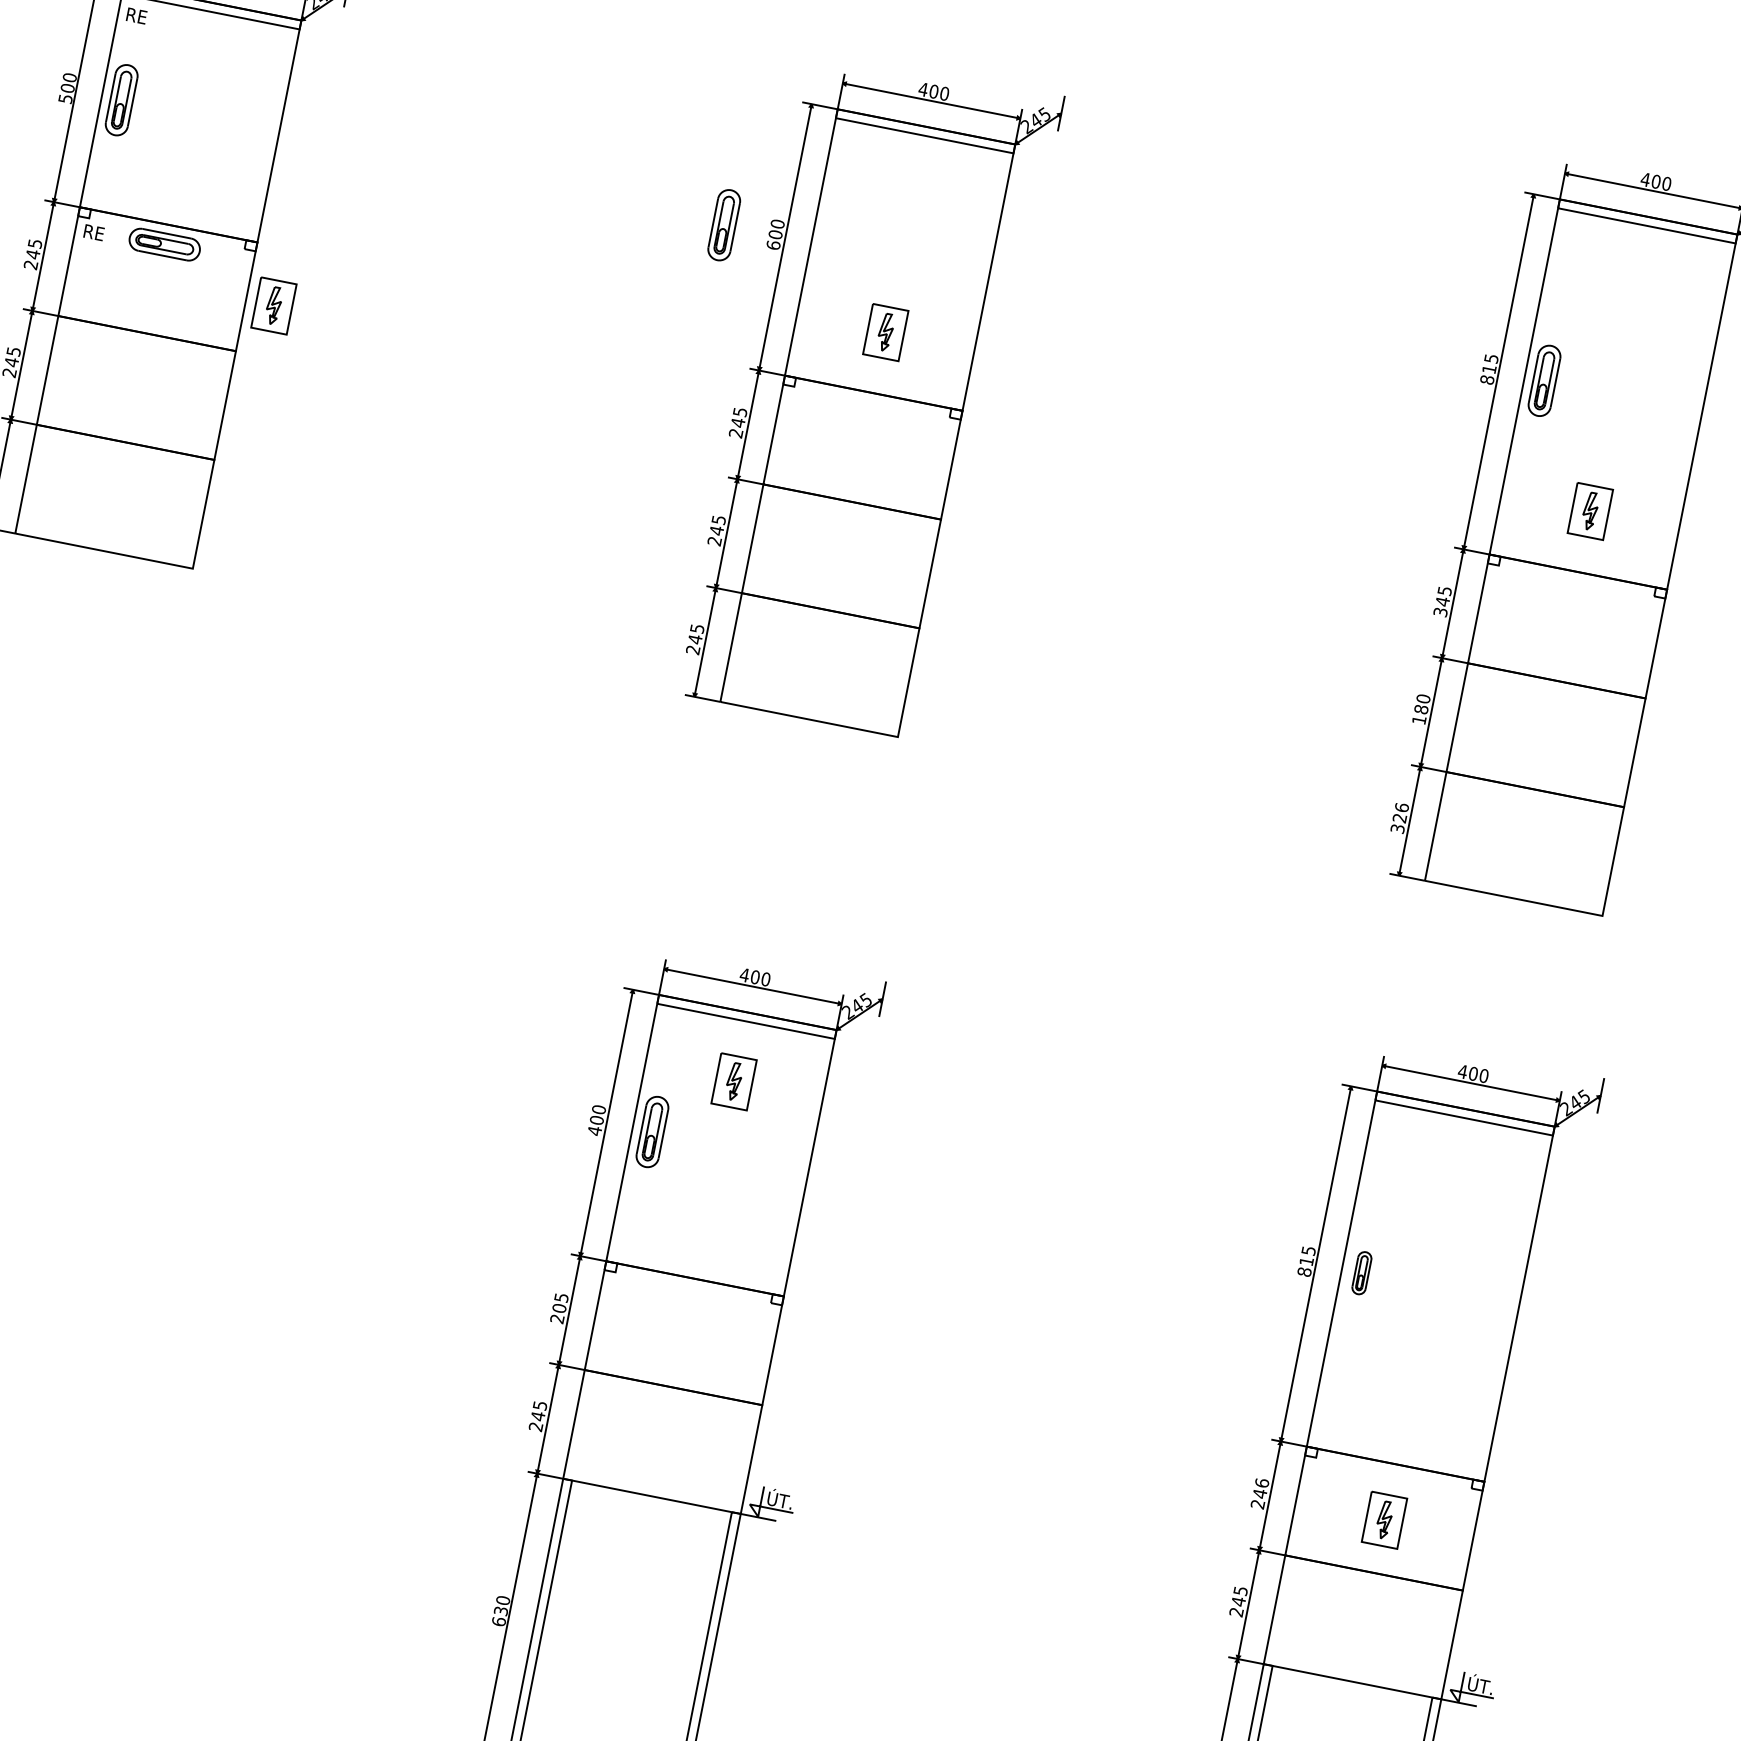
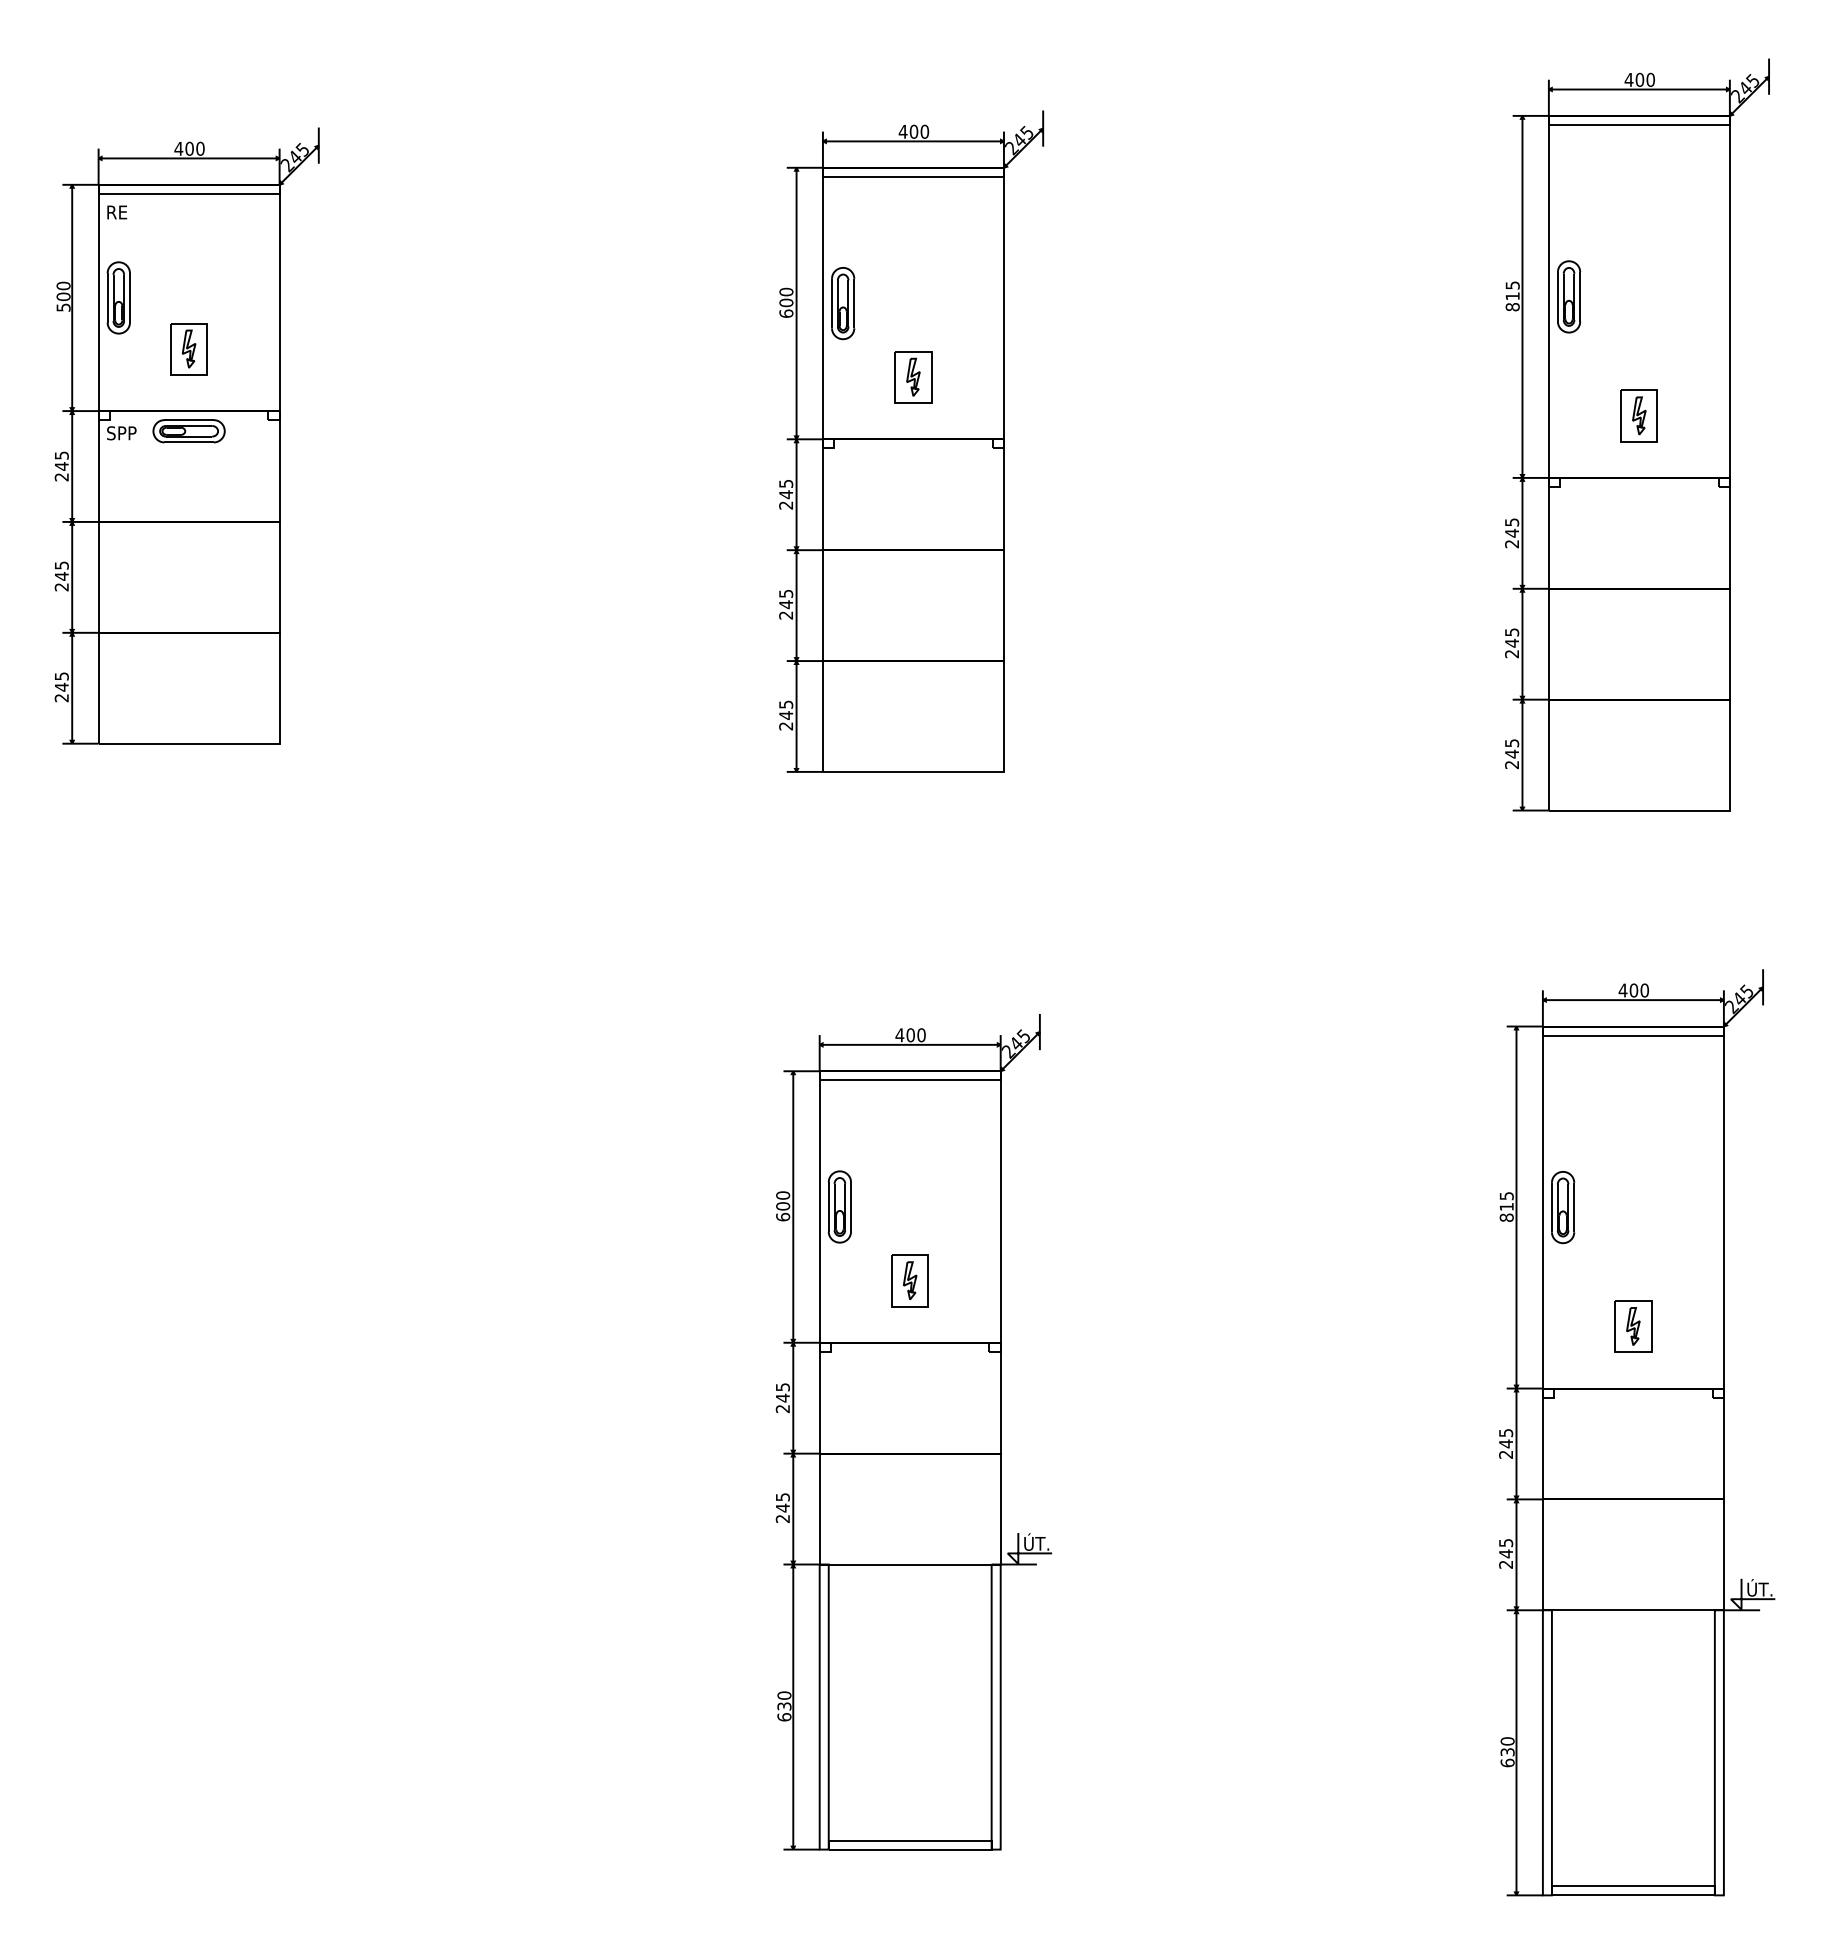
part: (724, 225) -> (843, 303), moved
text: (98, 233) -> (121, 433), RE -> SPP
part: (273, 306) -> (188, 349), moved
text: (1440, 612) -> (1512, 544), 345 -> 245
text: (1421, 709) -> (1512, 643), 180 -> 245
text: (1400, 817) -> (1512, 753), 326 -> 245
part: (733, 1081) -> (909, 1280), moved
text: (595, 1130) -> (783, 1216), 400 -> 600
part: (1362, 1273) -> (1563, 1207), size x1.67
text: (559, 1307) -> (782, 1397), 205 -> 245
text: (1262, 1482) -> (1506, 1432), 246 -> 245
part: (1384, 1520) -> (1633, 1326), moved

